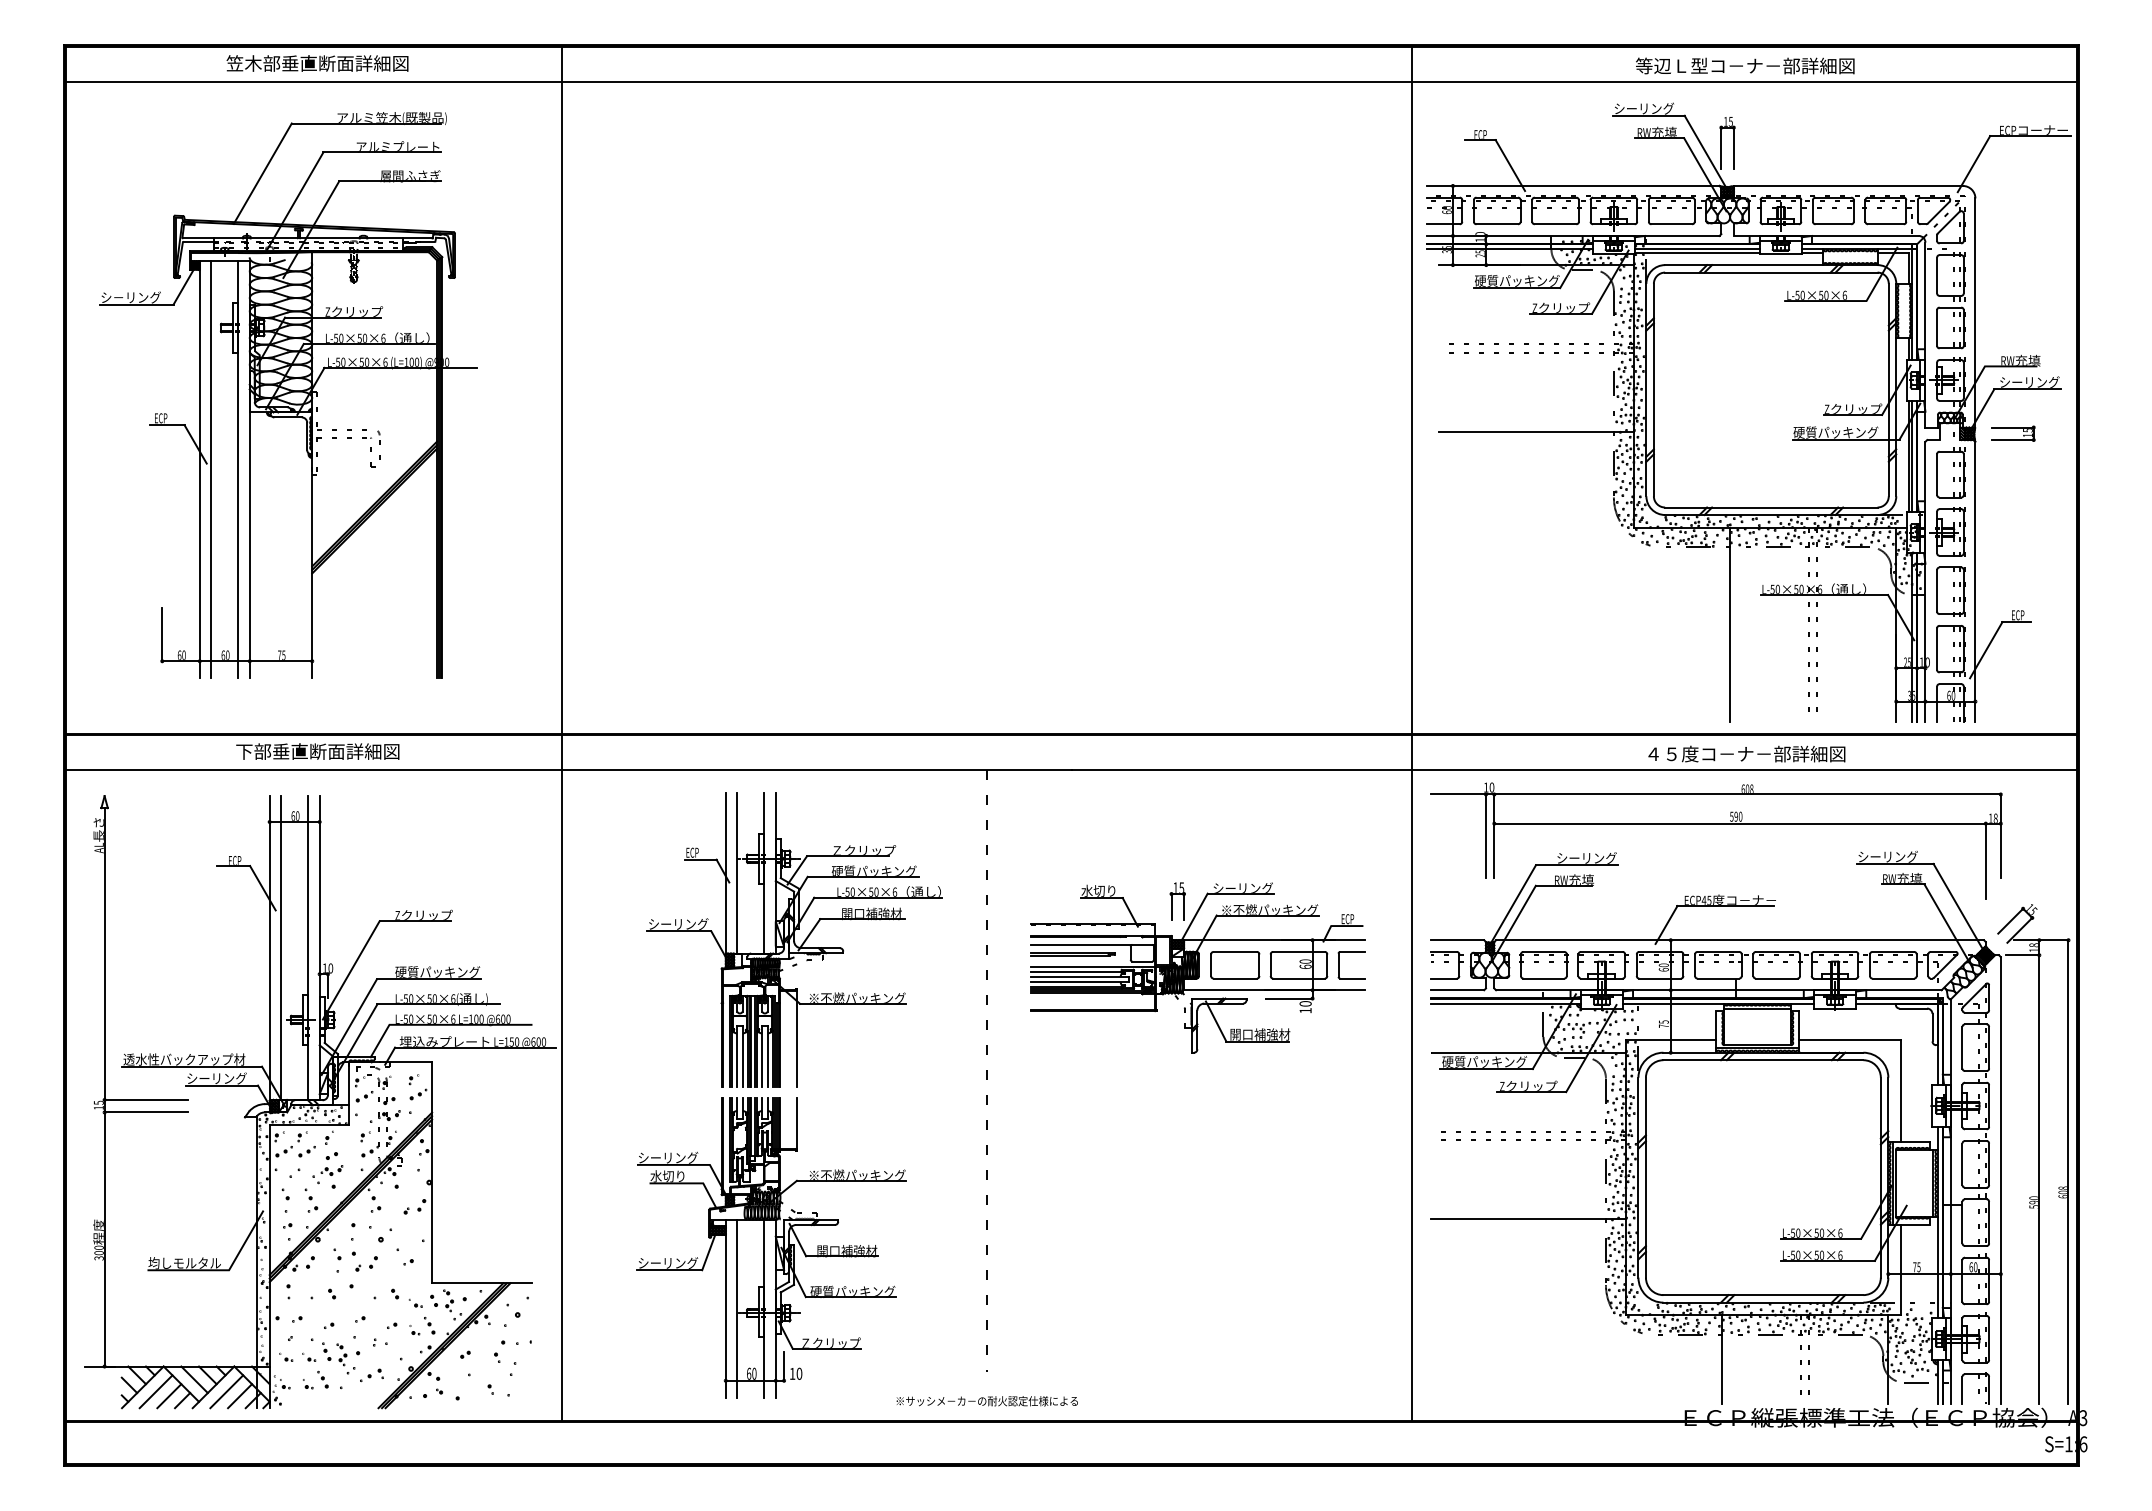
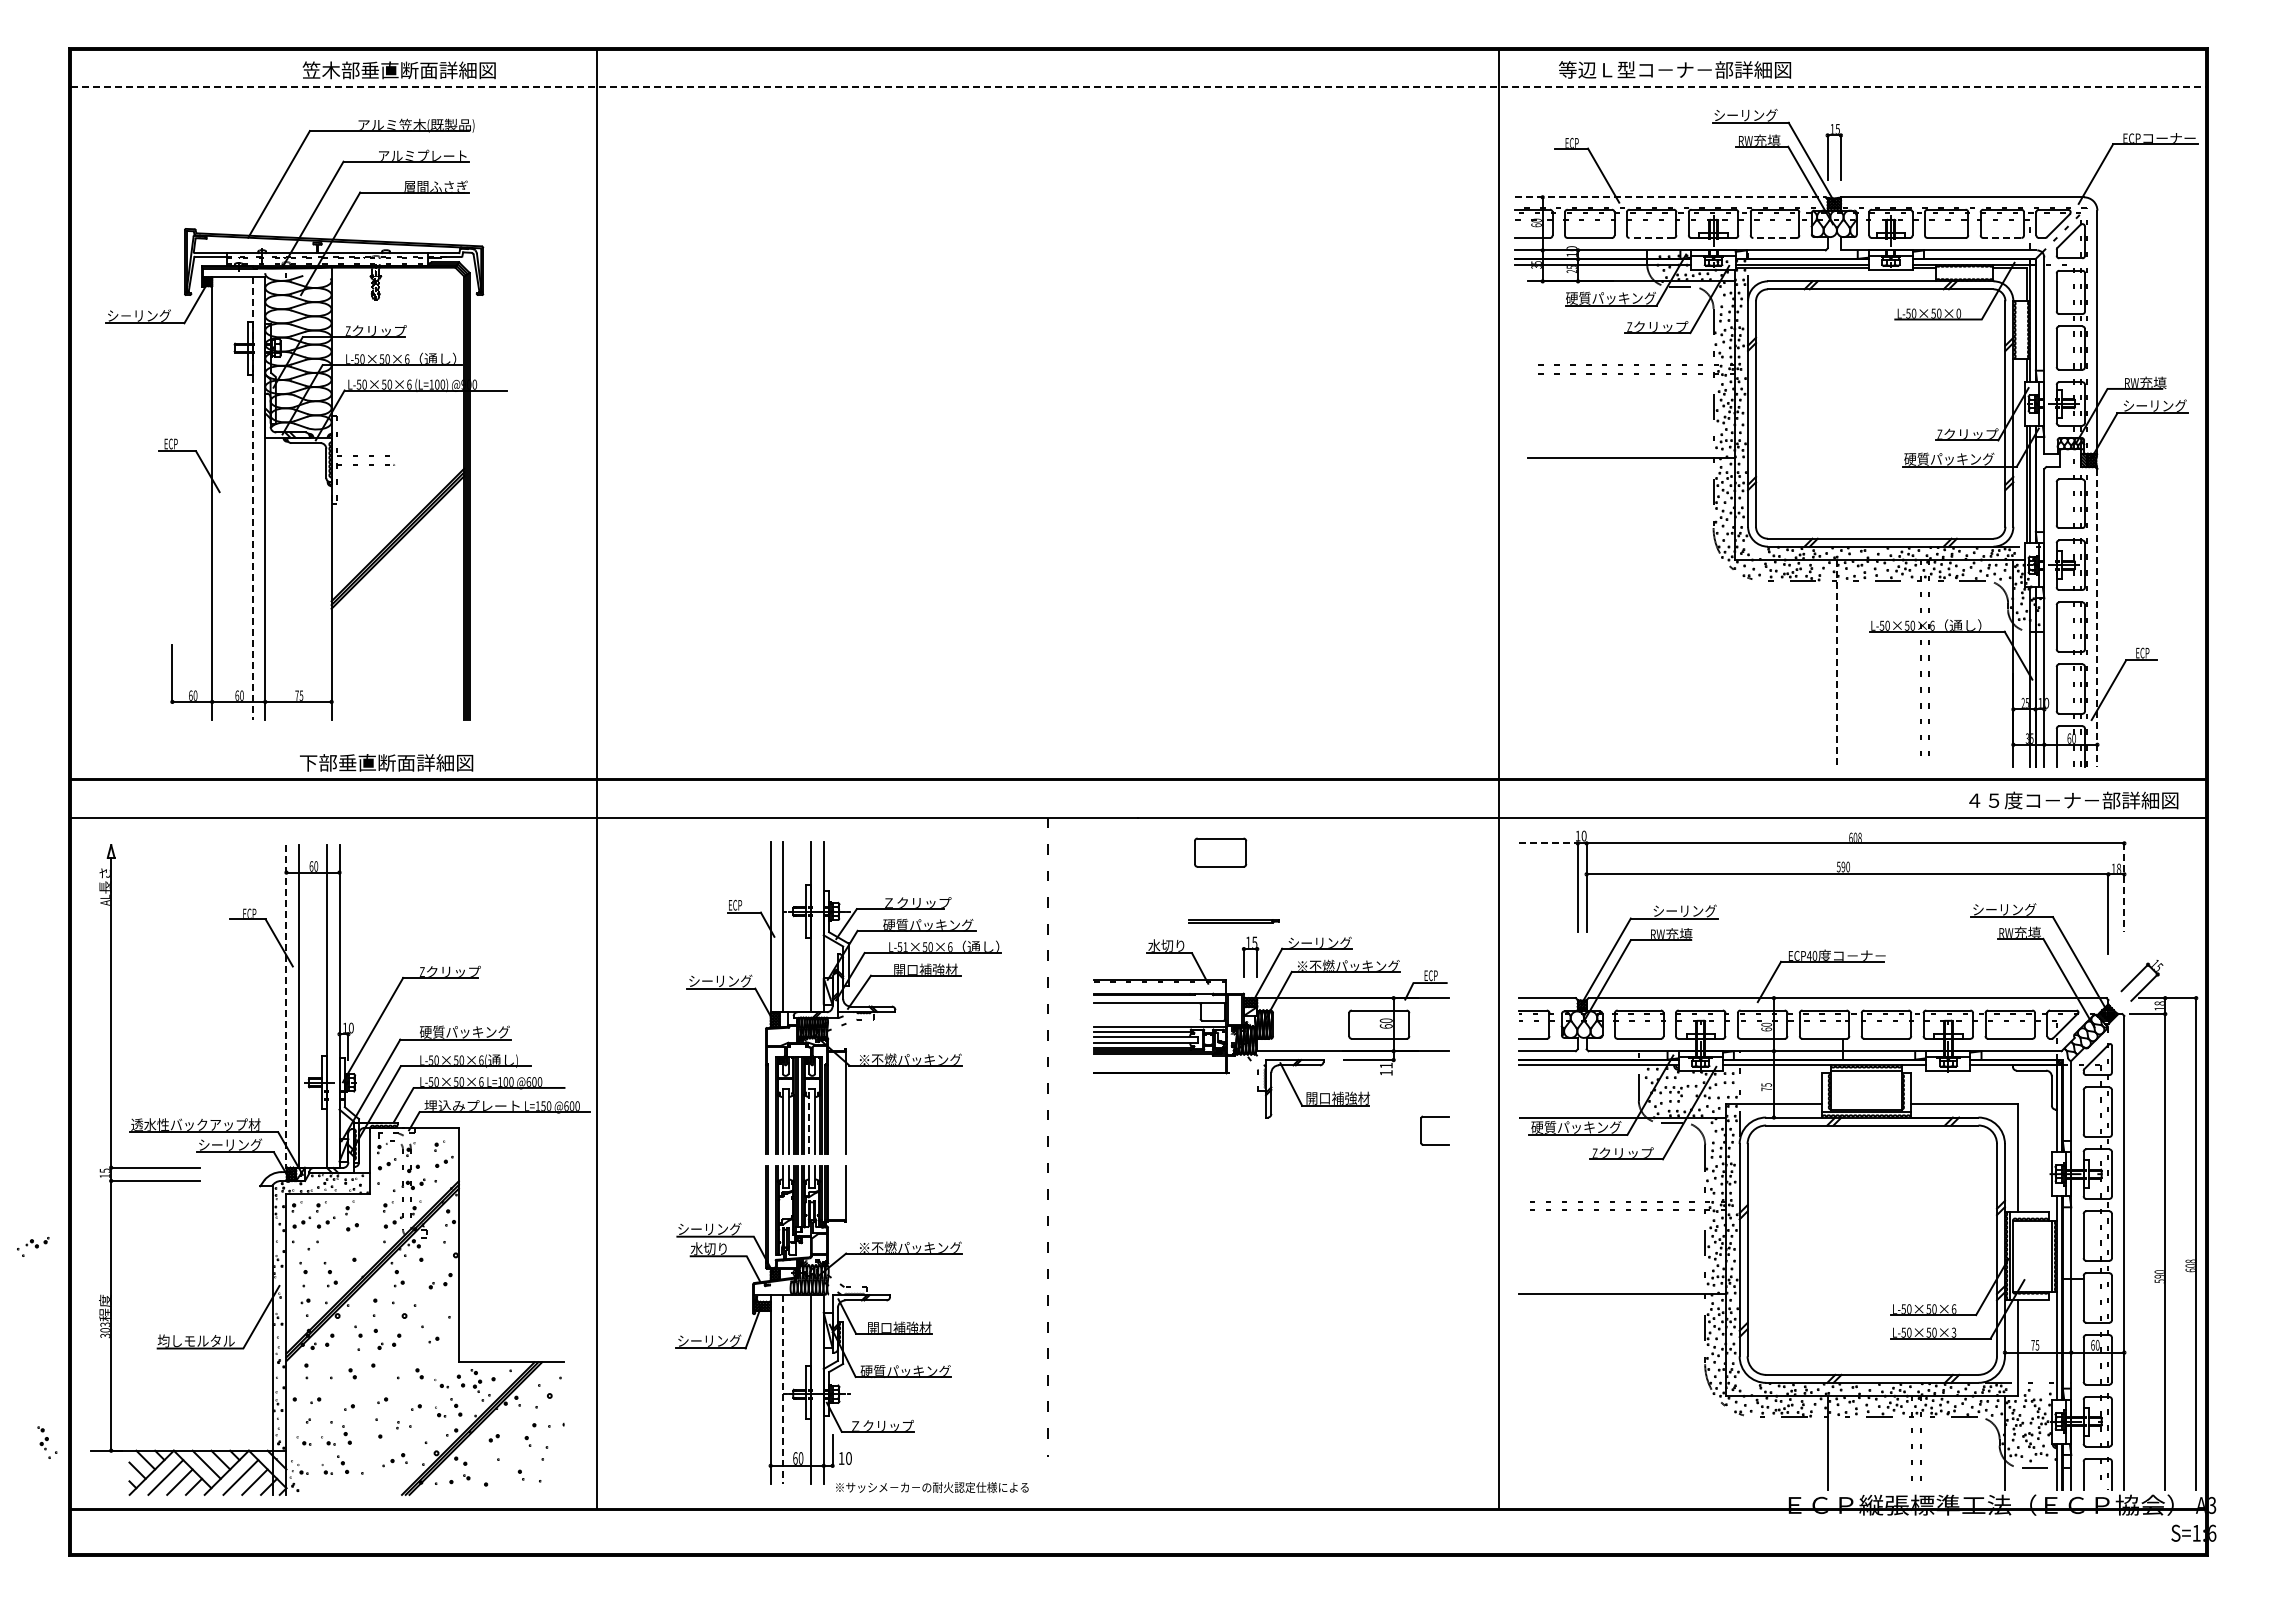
text: (316, 63) -> (398, 70), moved
text: (1745, 65) -> (1675, 69), moved
line: (1072, 82) -> (1138, 87), solid -> dashed
line: (1573, 186) -> (1670, 197), solid -> dashed
line: (1555, 224) -> (1651, 238), solid -> dashed
line: (1672, 224) -> (1775, 238), solid -> dashed
line: (1885, 224) -> (2001, 238), solid -> dashed
text: (1844, 294) -> (1958, 312), 6 -> 0
part: (2013, 433) -> (2137, 460), removed
part: (375, 448) -> (398, 476), removed
line: (211, 469) -> (224, 498), removed
line: (237, 470) -> (252, 499), solid -> dashed
line: (1975, 581) -> (2097, 617), solid -> dashed
line: (1729, 625) -> (1836, 663), solid -> dashed
text: (317, 751) -> (386, 762), moved
text: (1746, 754) -> (2073, 800), moved
line: (1459, 794) -> (1549, 843), solid -> dashed
line: (2000, 836) -> (2124, 888), solid -> dashed
text: (852, 891) -> (905, 946), L-50 -> L-51
text: (1708, 900) -> (1814, 955), ECP45 -> ECP40
line: (269, 948) -> (286, 1006), solid -> dashed
part: (1351, 952) -> (1434, 1117), moved
line: (1072, 953) -> (1233, 920), moved
part: (1235, 965) -> (1220, 852), moved
text: (1304, 1003) -> (1385, 1065), 10 -> 11
line: (762, 1056) -> (809, 1121), solid -> dashed
part: (328, 1174) -> (33, 1246), moved
text: (98, 1247) -> (104, 1324), 300 -> 303
text: (1839, 1255) -> (1953, 1332), 6 -> 3
line: (737, 1308) -> (783, 1389), solid -> dashed
part: (346, 1358) -> (47, 1442), moved
text: (987, 1401) -> (932, 1487), moved

